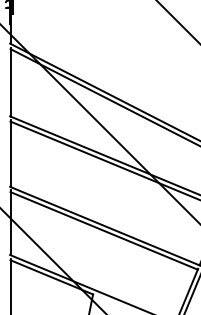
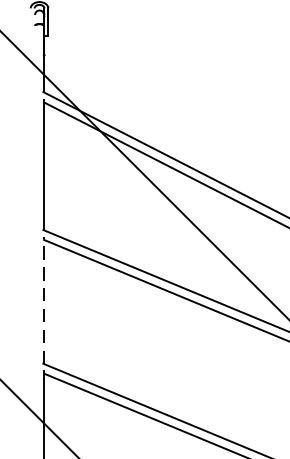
line: (10, 153) -> (44, 300), solid -> dashed

